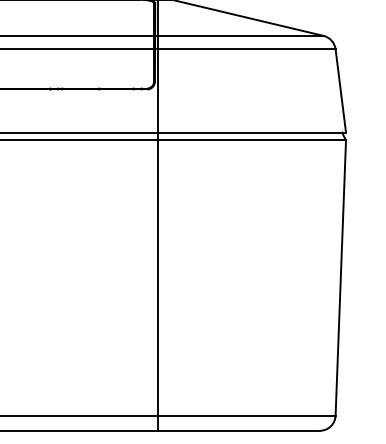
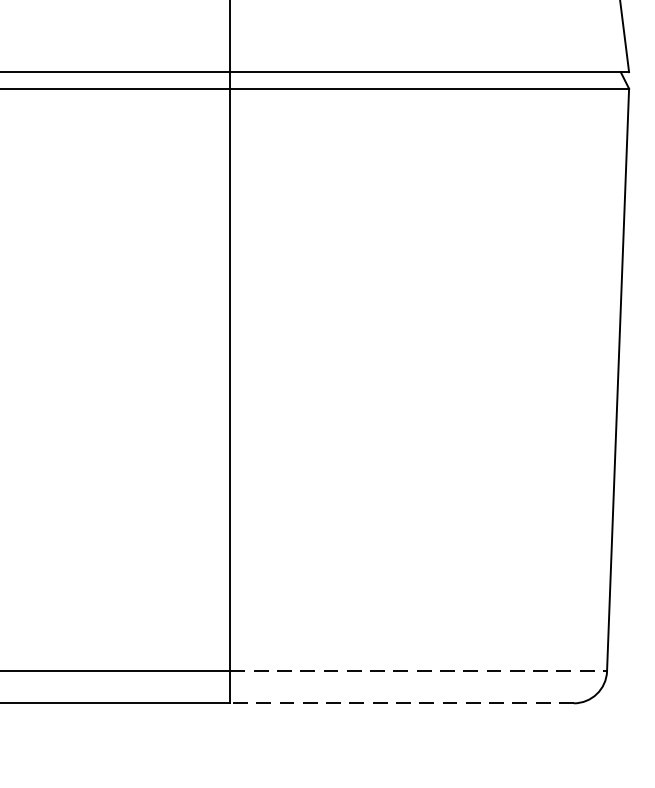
line: (246, 415) -> (418, 670), solid -> dashed
line: (238, 430) -> (401, 702), solid -> dashed

